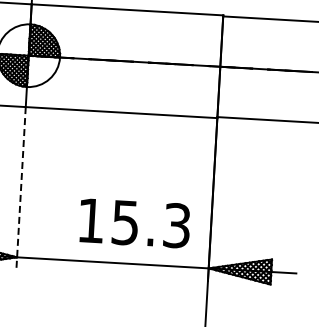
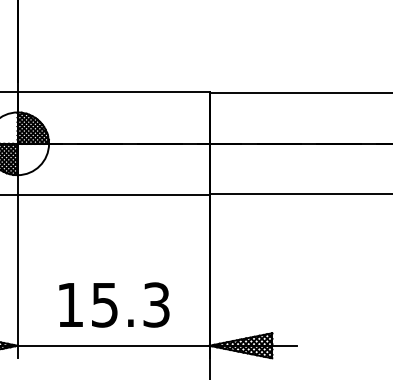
line: (20, 188) -> (17, 276), dashed -> solid
text: (135, 222) -> (114, 304), moved

